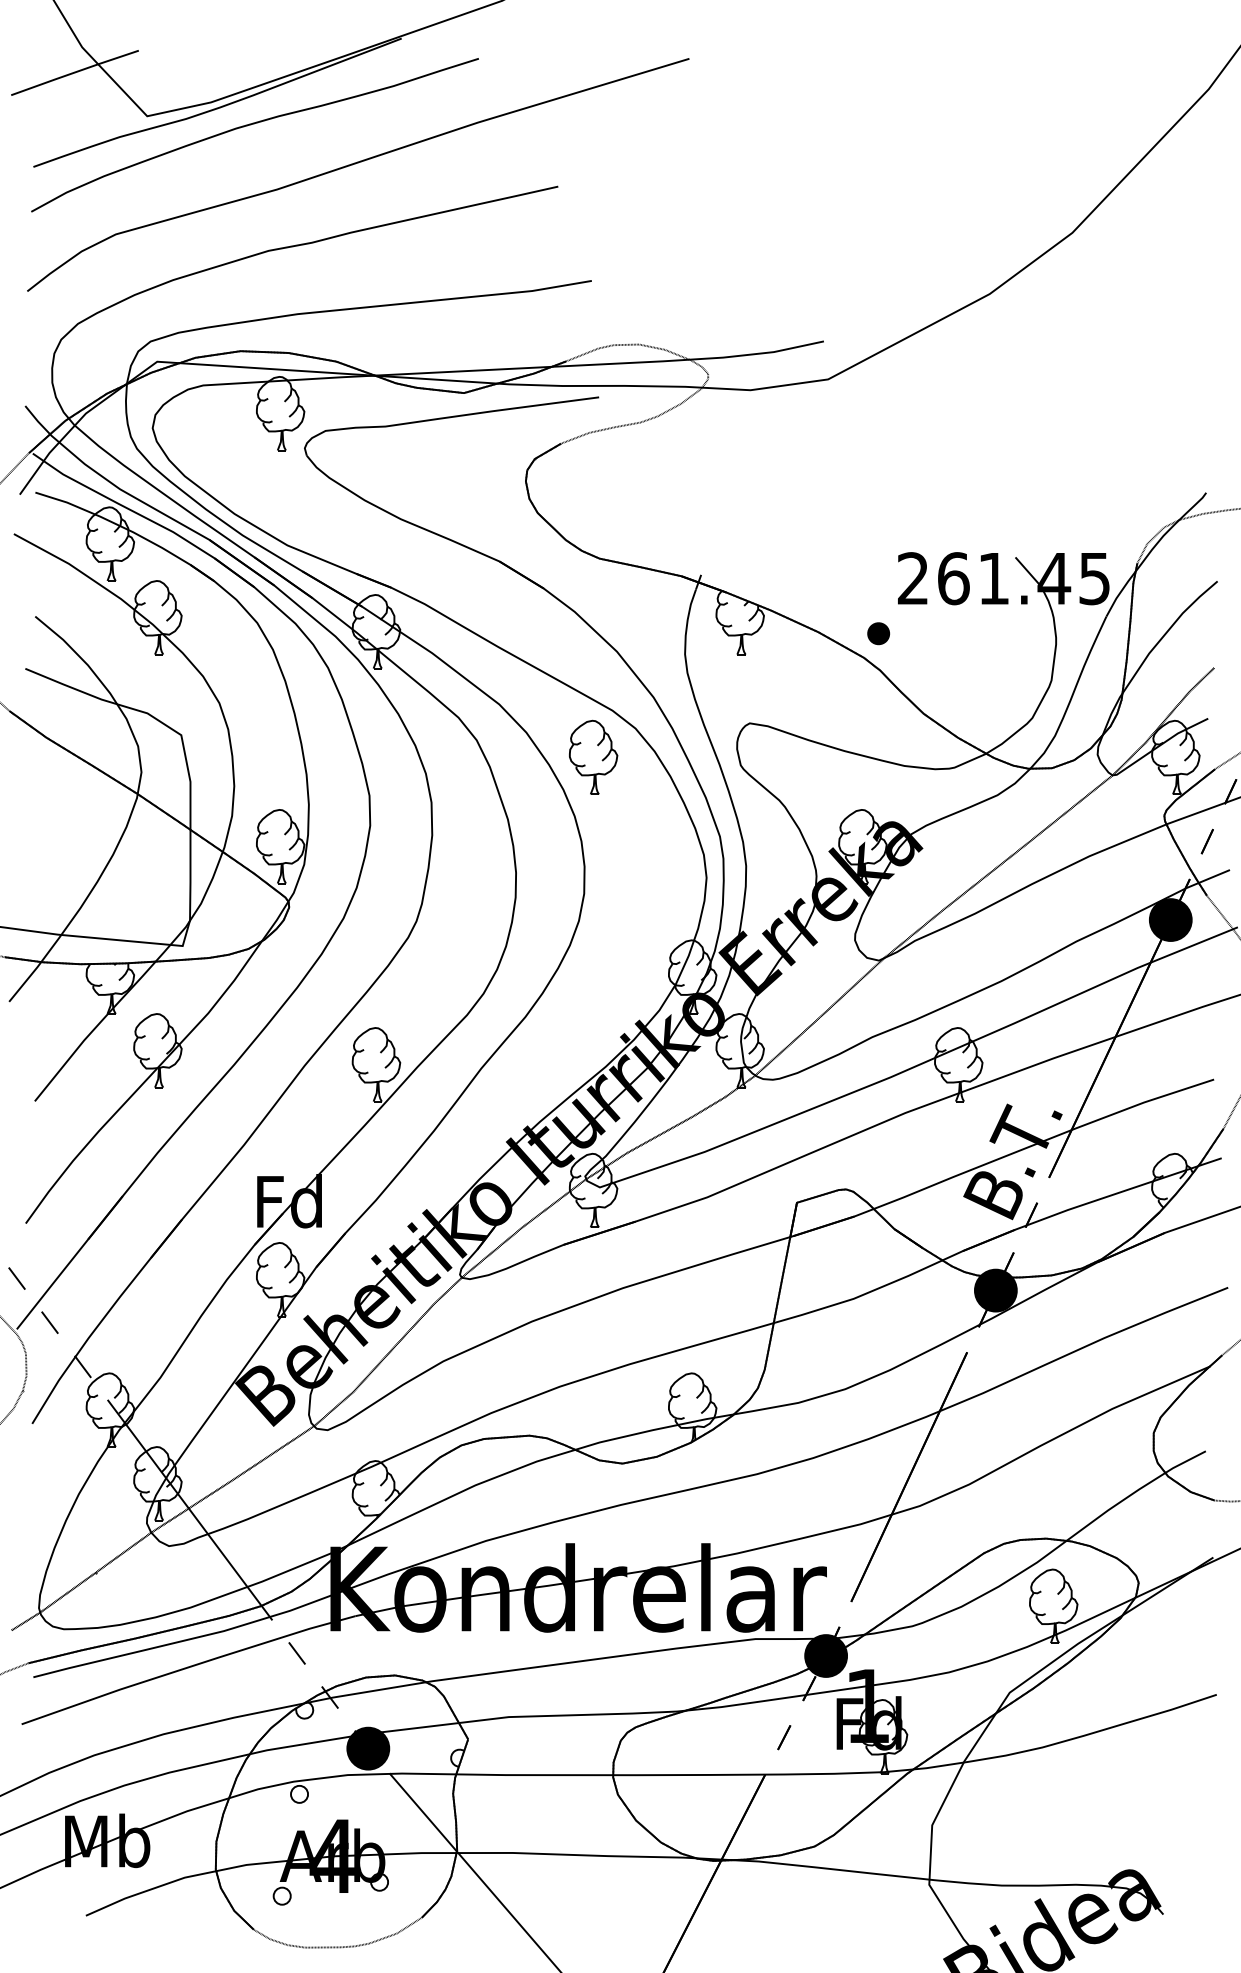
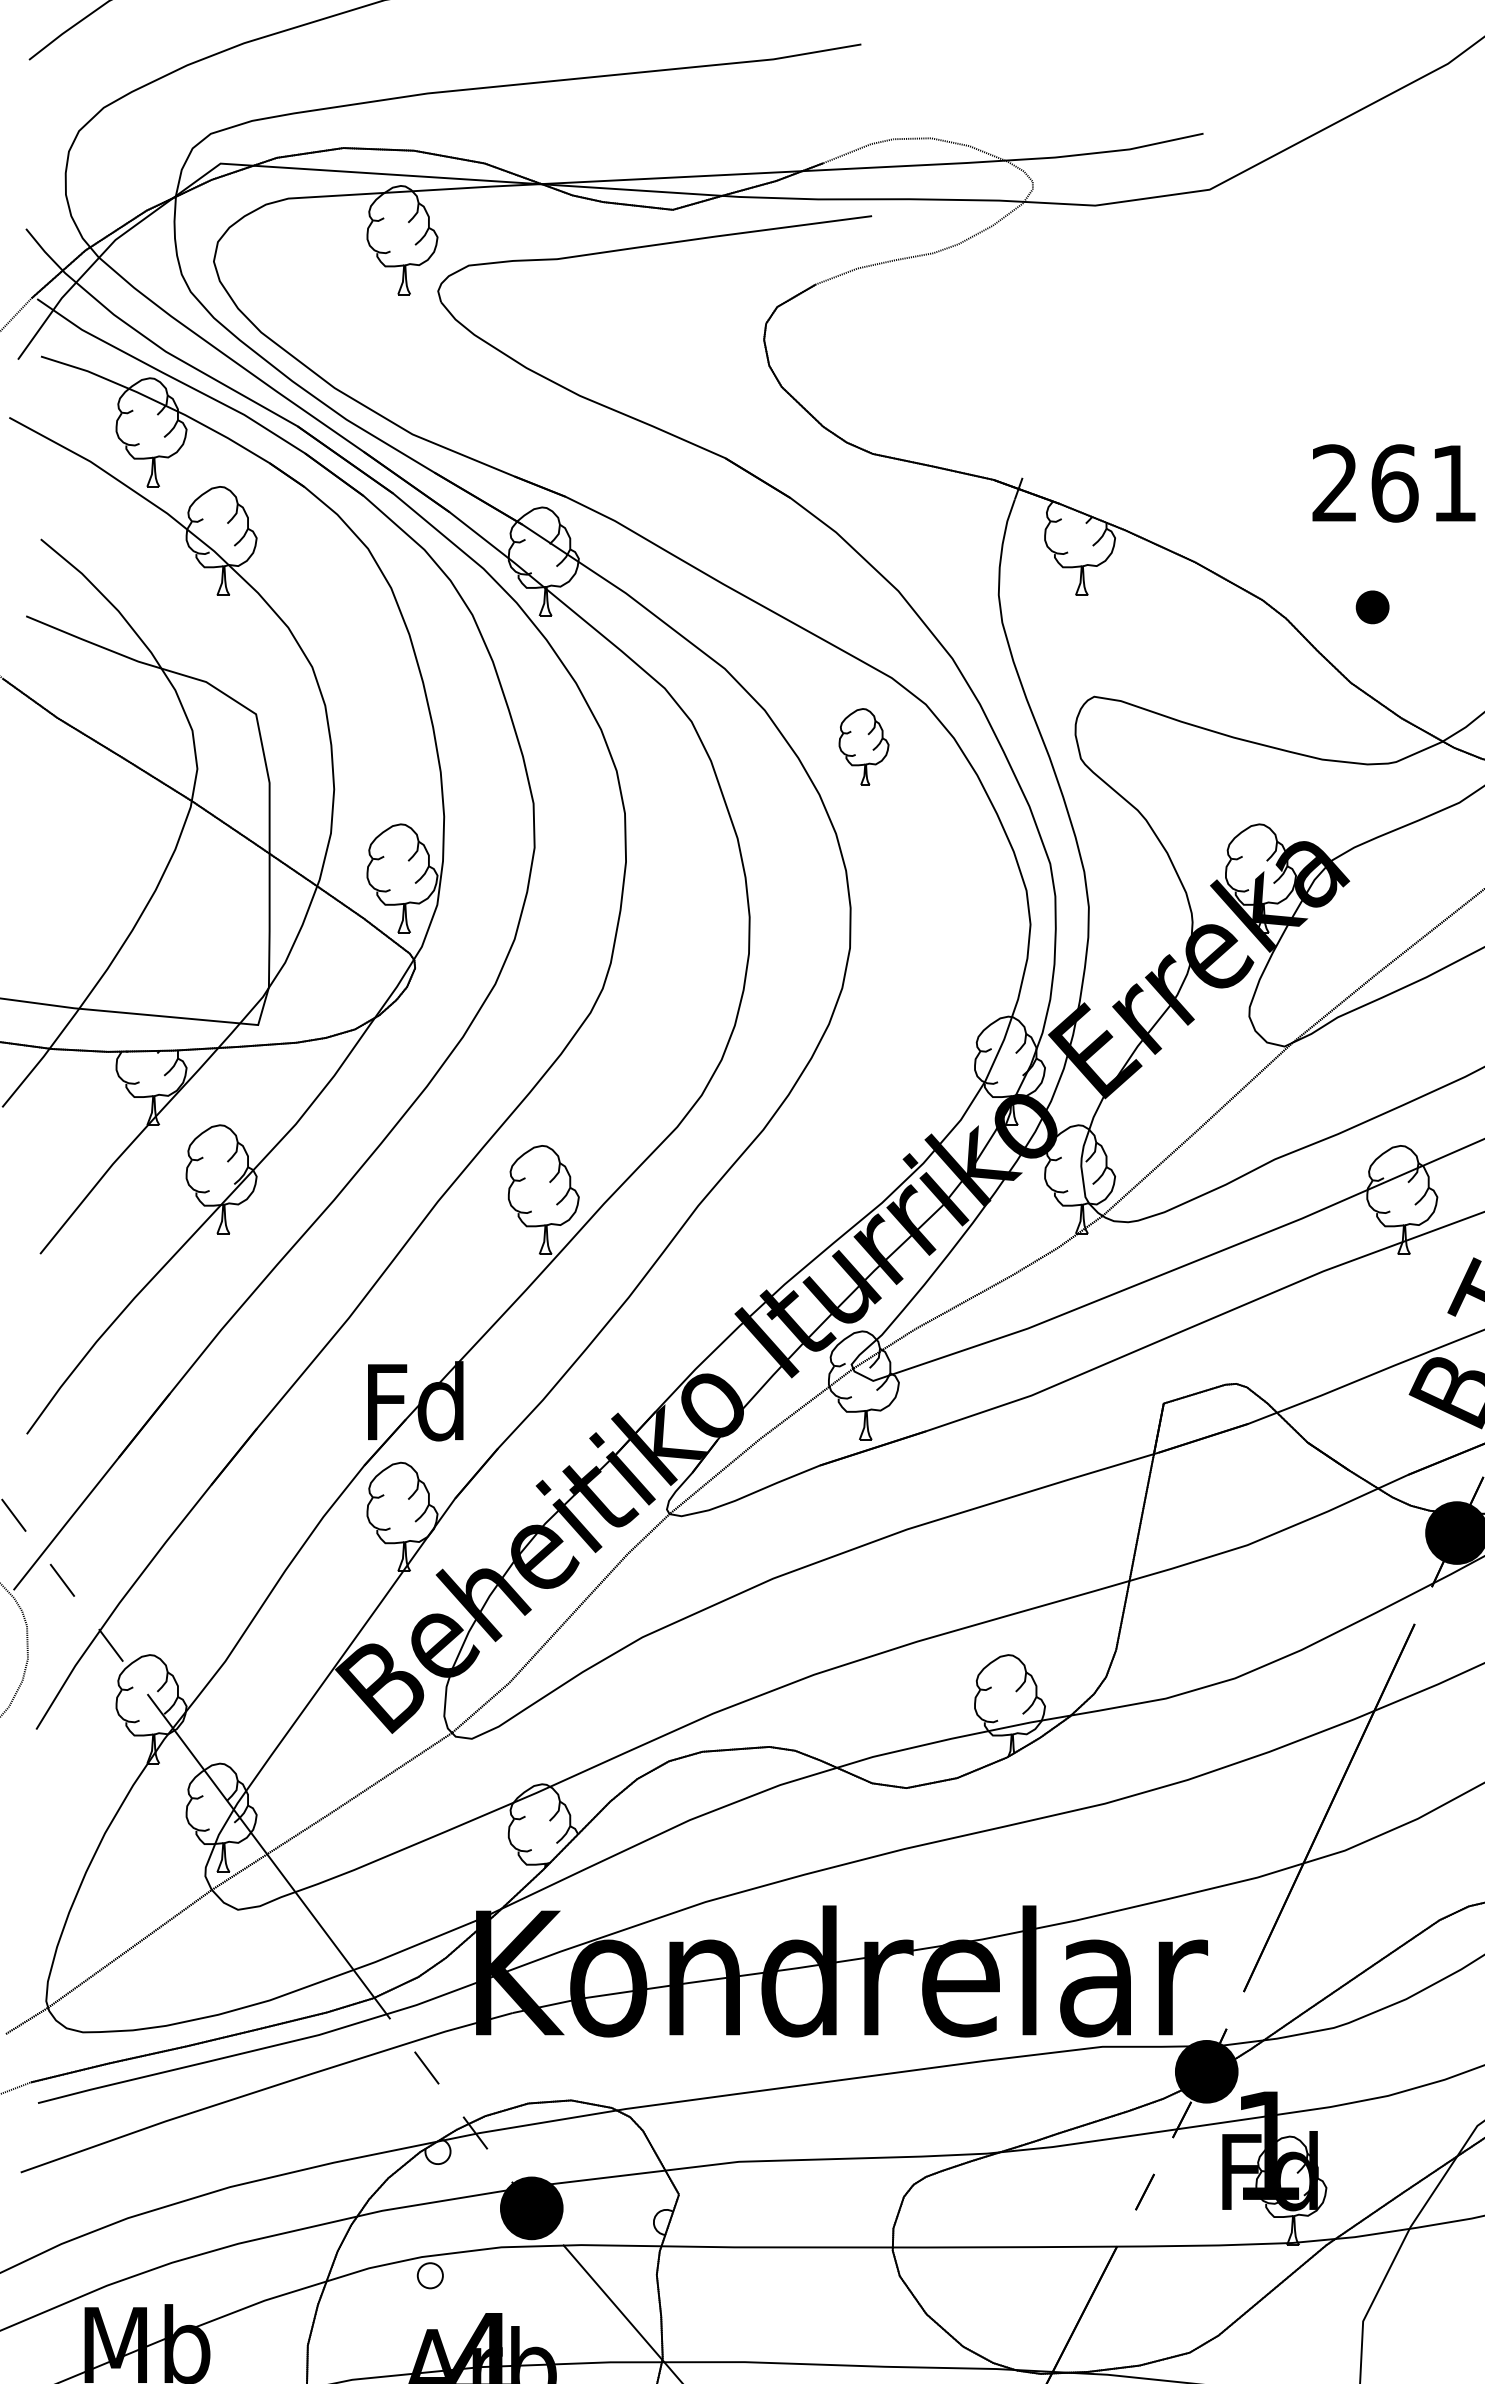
part: (878, 633) -> (1372, 607), moved
part: (593, 756) -> (863, 745), size x0.7

